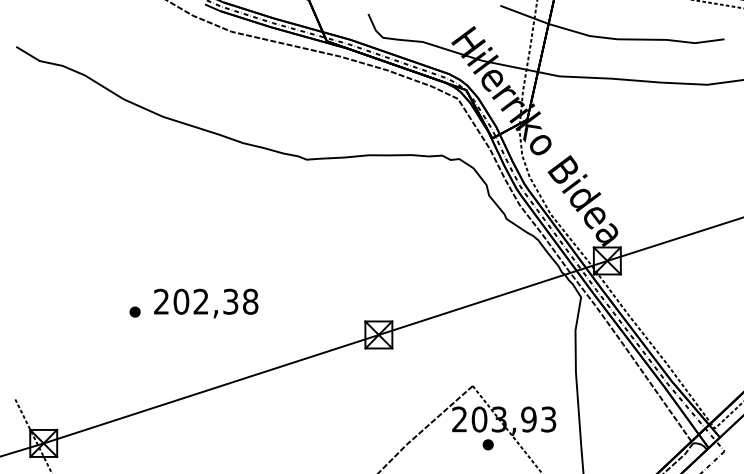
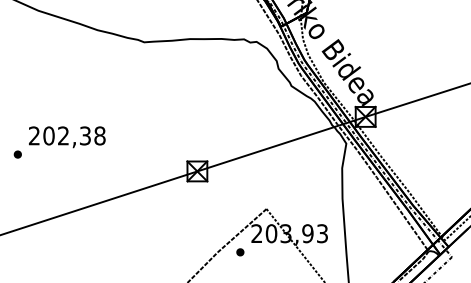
text: (206, 303) -> (67, 137), moved
part: (487, 444) -> (239, 252), moved

